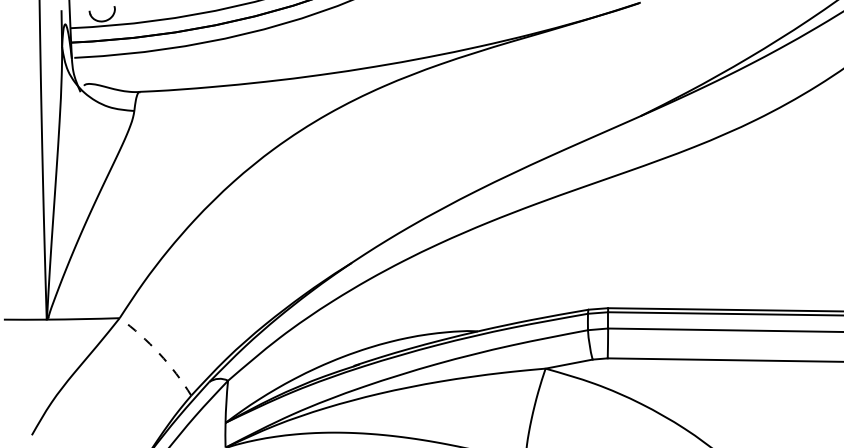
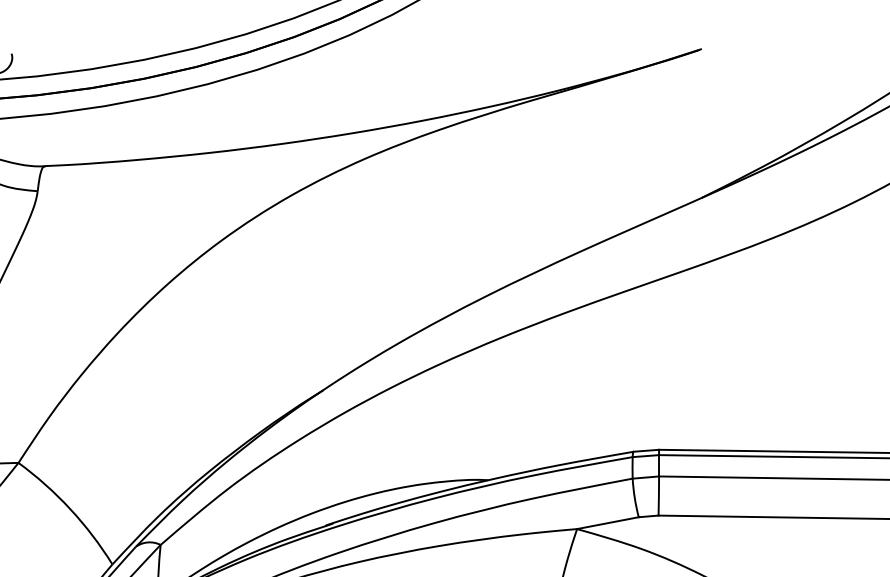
arc: (159, 353) -> (70, 509), dashed -> solid

